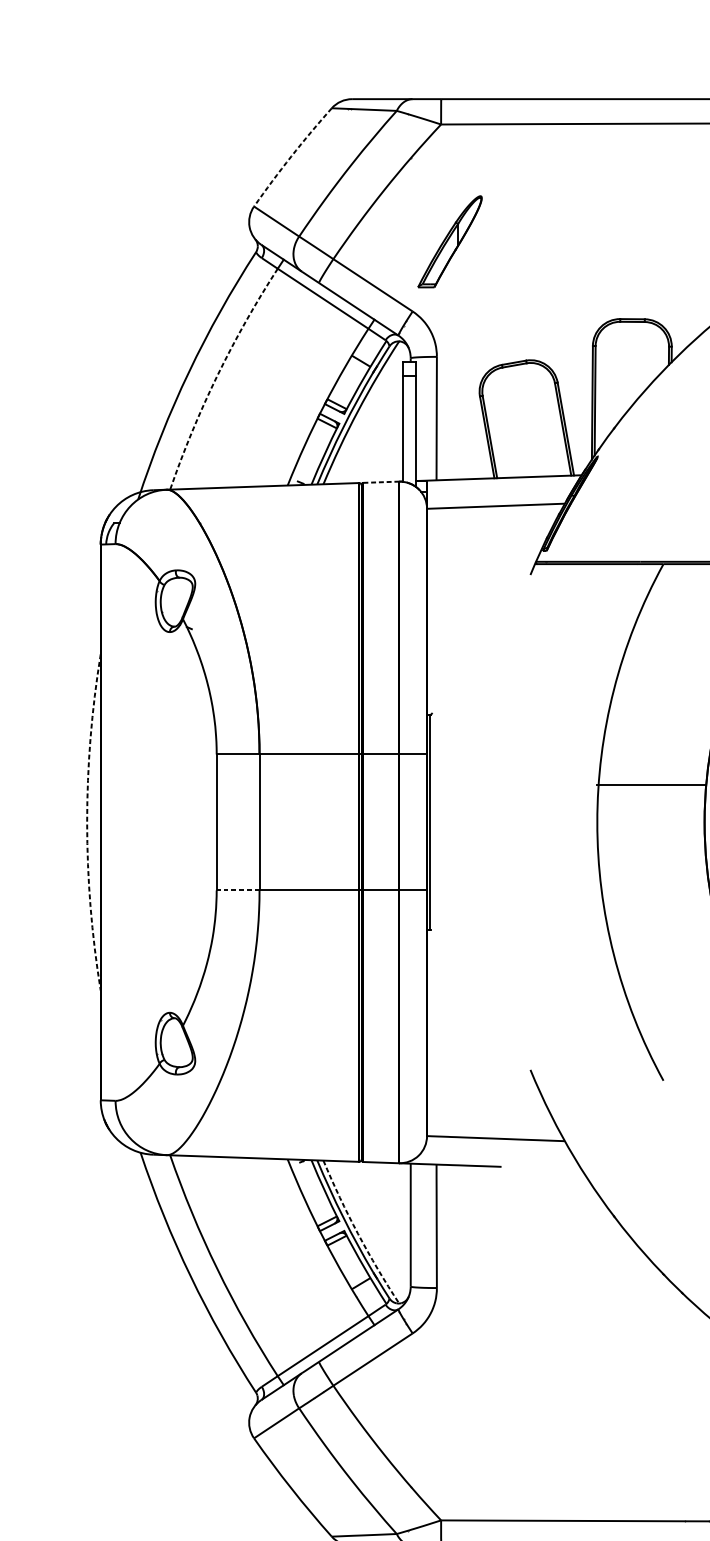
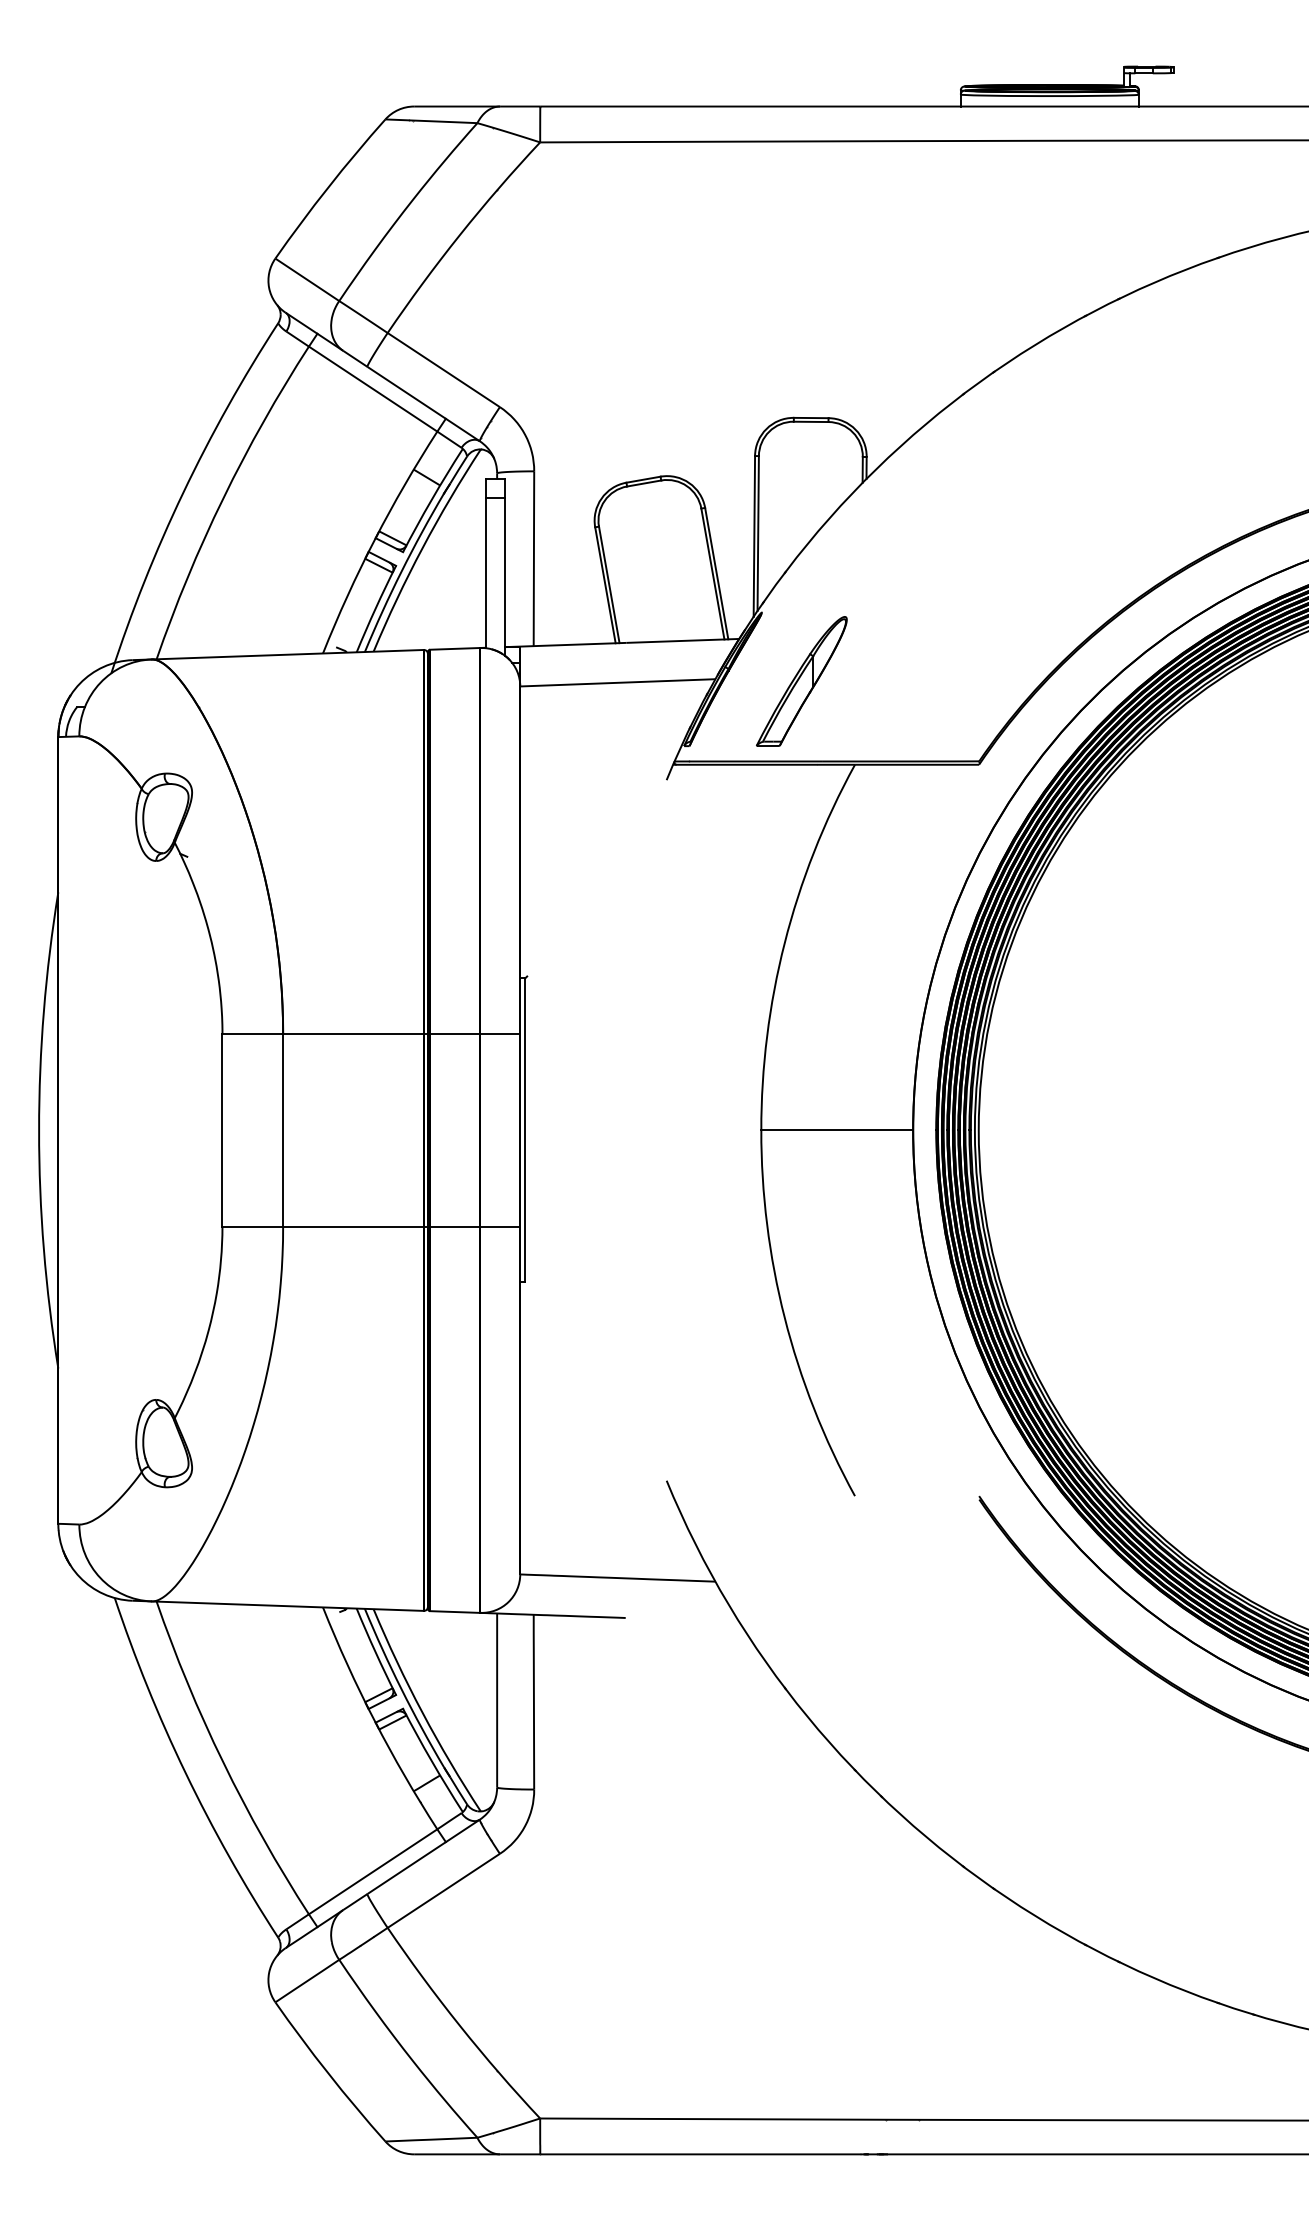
arc: (291, 156) -> (328, 187), dashed -> solid
part: (449, 241) -> (801, 681), moved
arc: (217, 376) -> (223, 498), dashed -> solid
line: (381, 482) -> (455, 648), dashed -> solid
line: (651, 785) -> (837, 1130), moved
arc: (87, 822) -> (39, 1130), dashed -> solid
line: (237, 890) -> (252, 1226), dashed -> solid
arc: (357, 1233) -> (422, 1712), dashed -> solid

